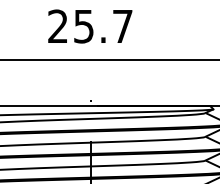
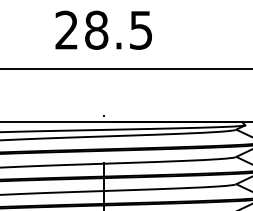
text: (103, 25) -> (118, 29), 25.7 -> 28.5

